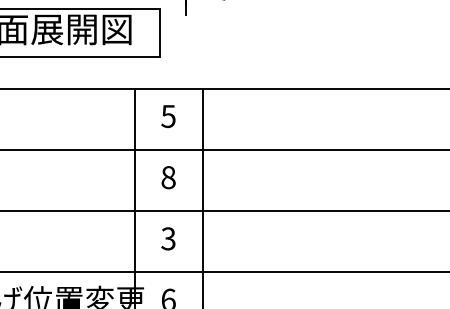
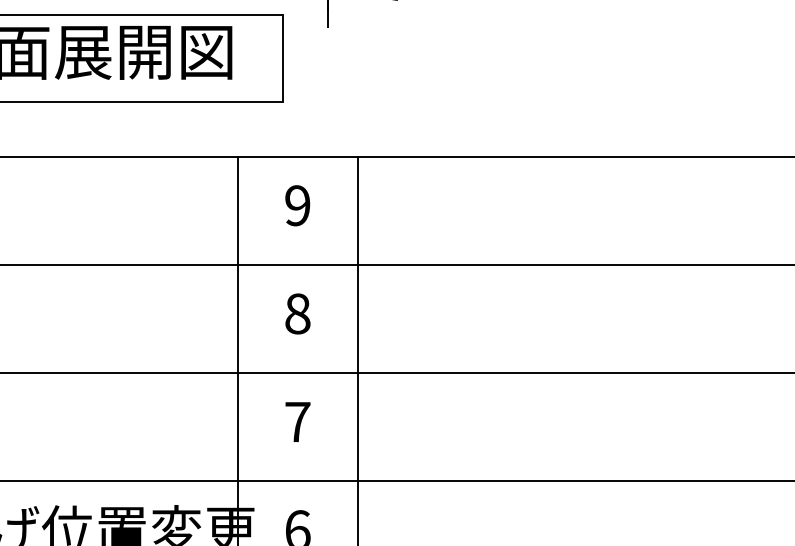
text: (168, 115) -> (297, 204), 5 -> 9
text: (168, 238) -> (297, 421), 3 -> 7

